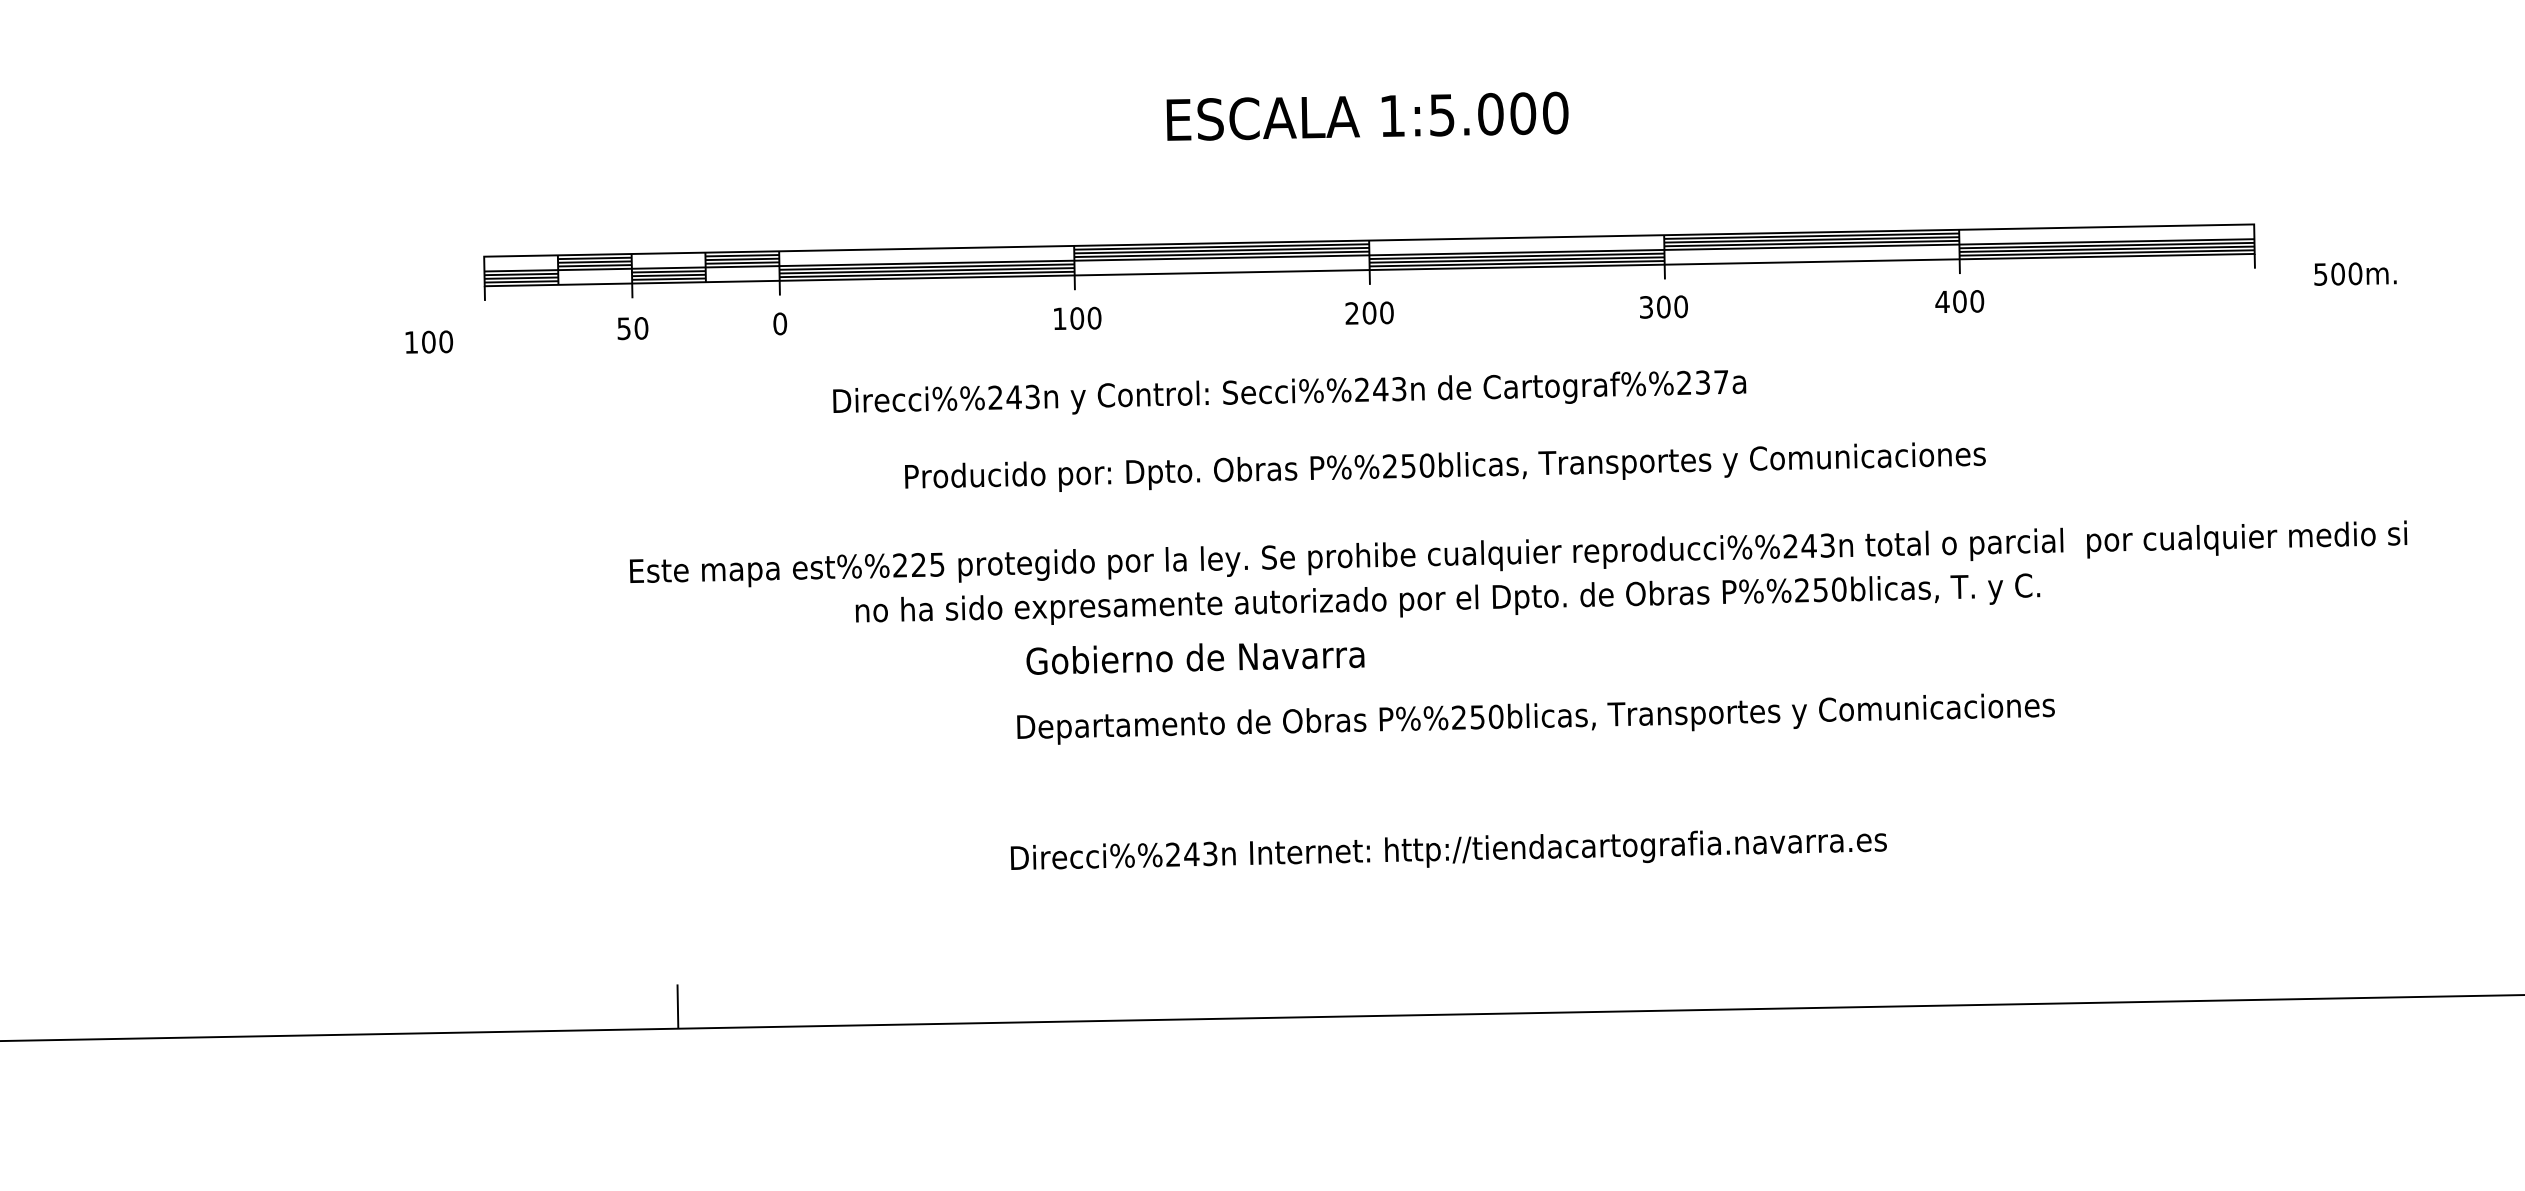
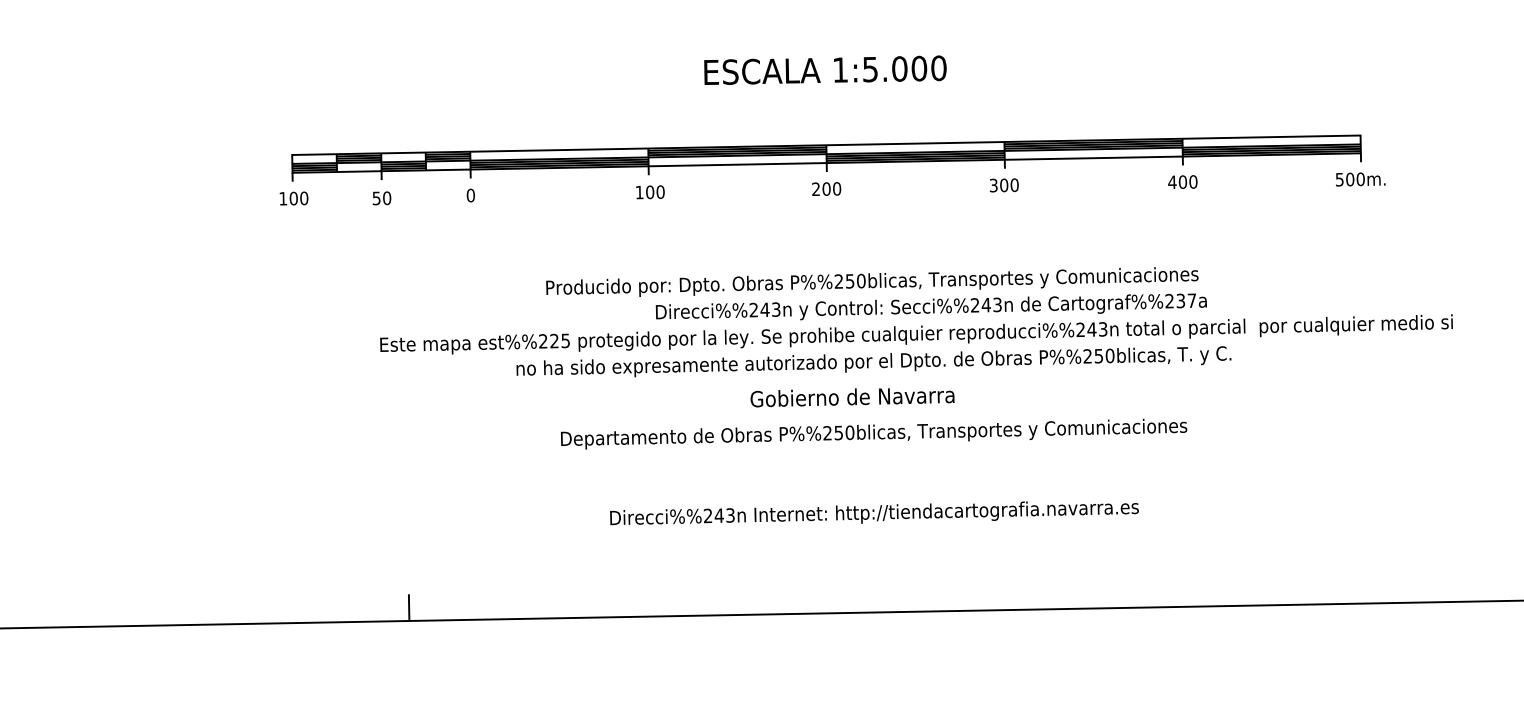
text: (2355, 274) -> (1360, 179), moved
text: (428, 342) -> (293, 198), moved
text: (1288, 391) -> (930, 306), moved
text: (1195, 658) -> (852, 397), moved
text: (1536, 718) -> (874, 433), moved

